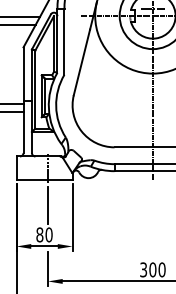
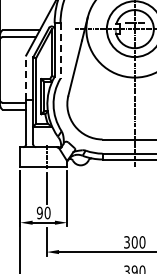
line: (64, 41) -> (60, 50), solid -> dashed
line: (23, 73) -> (26, 77), solid -> dashed
text: (39, 235) -> (39, 213), 80 -> 90

